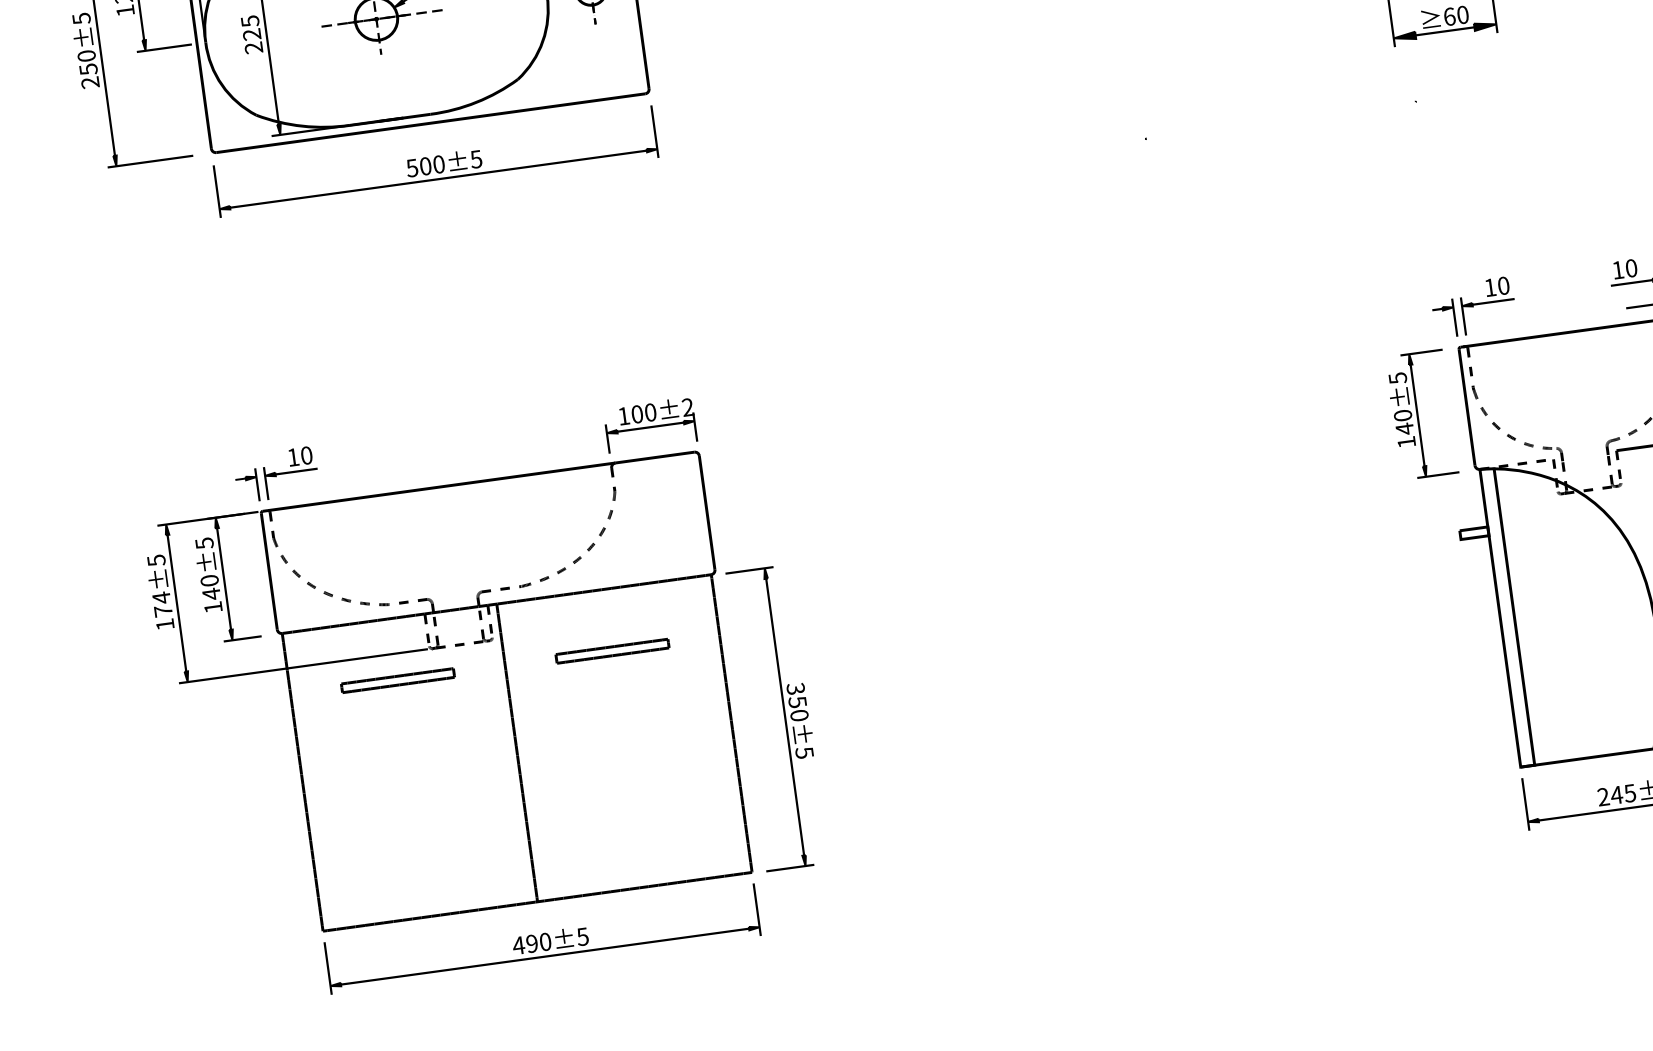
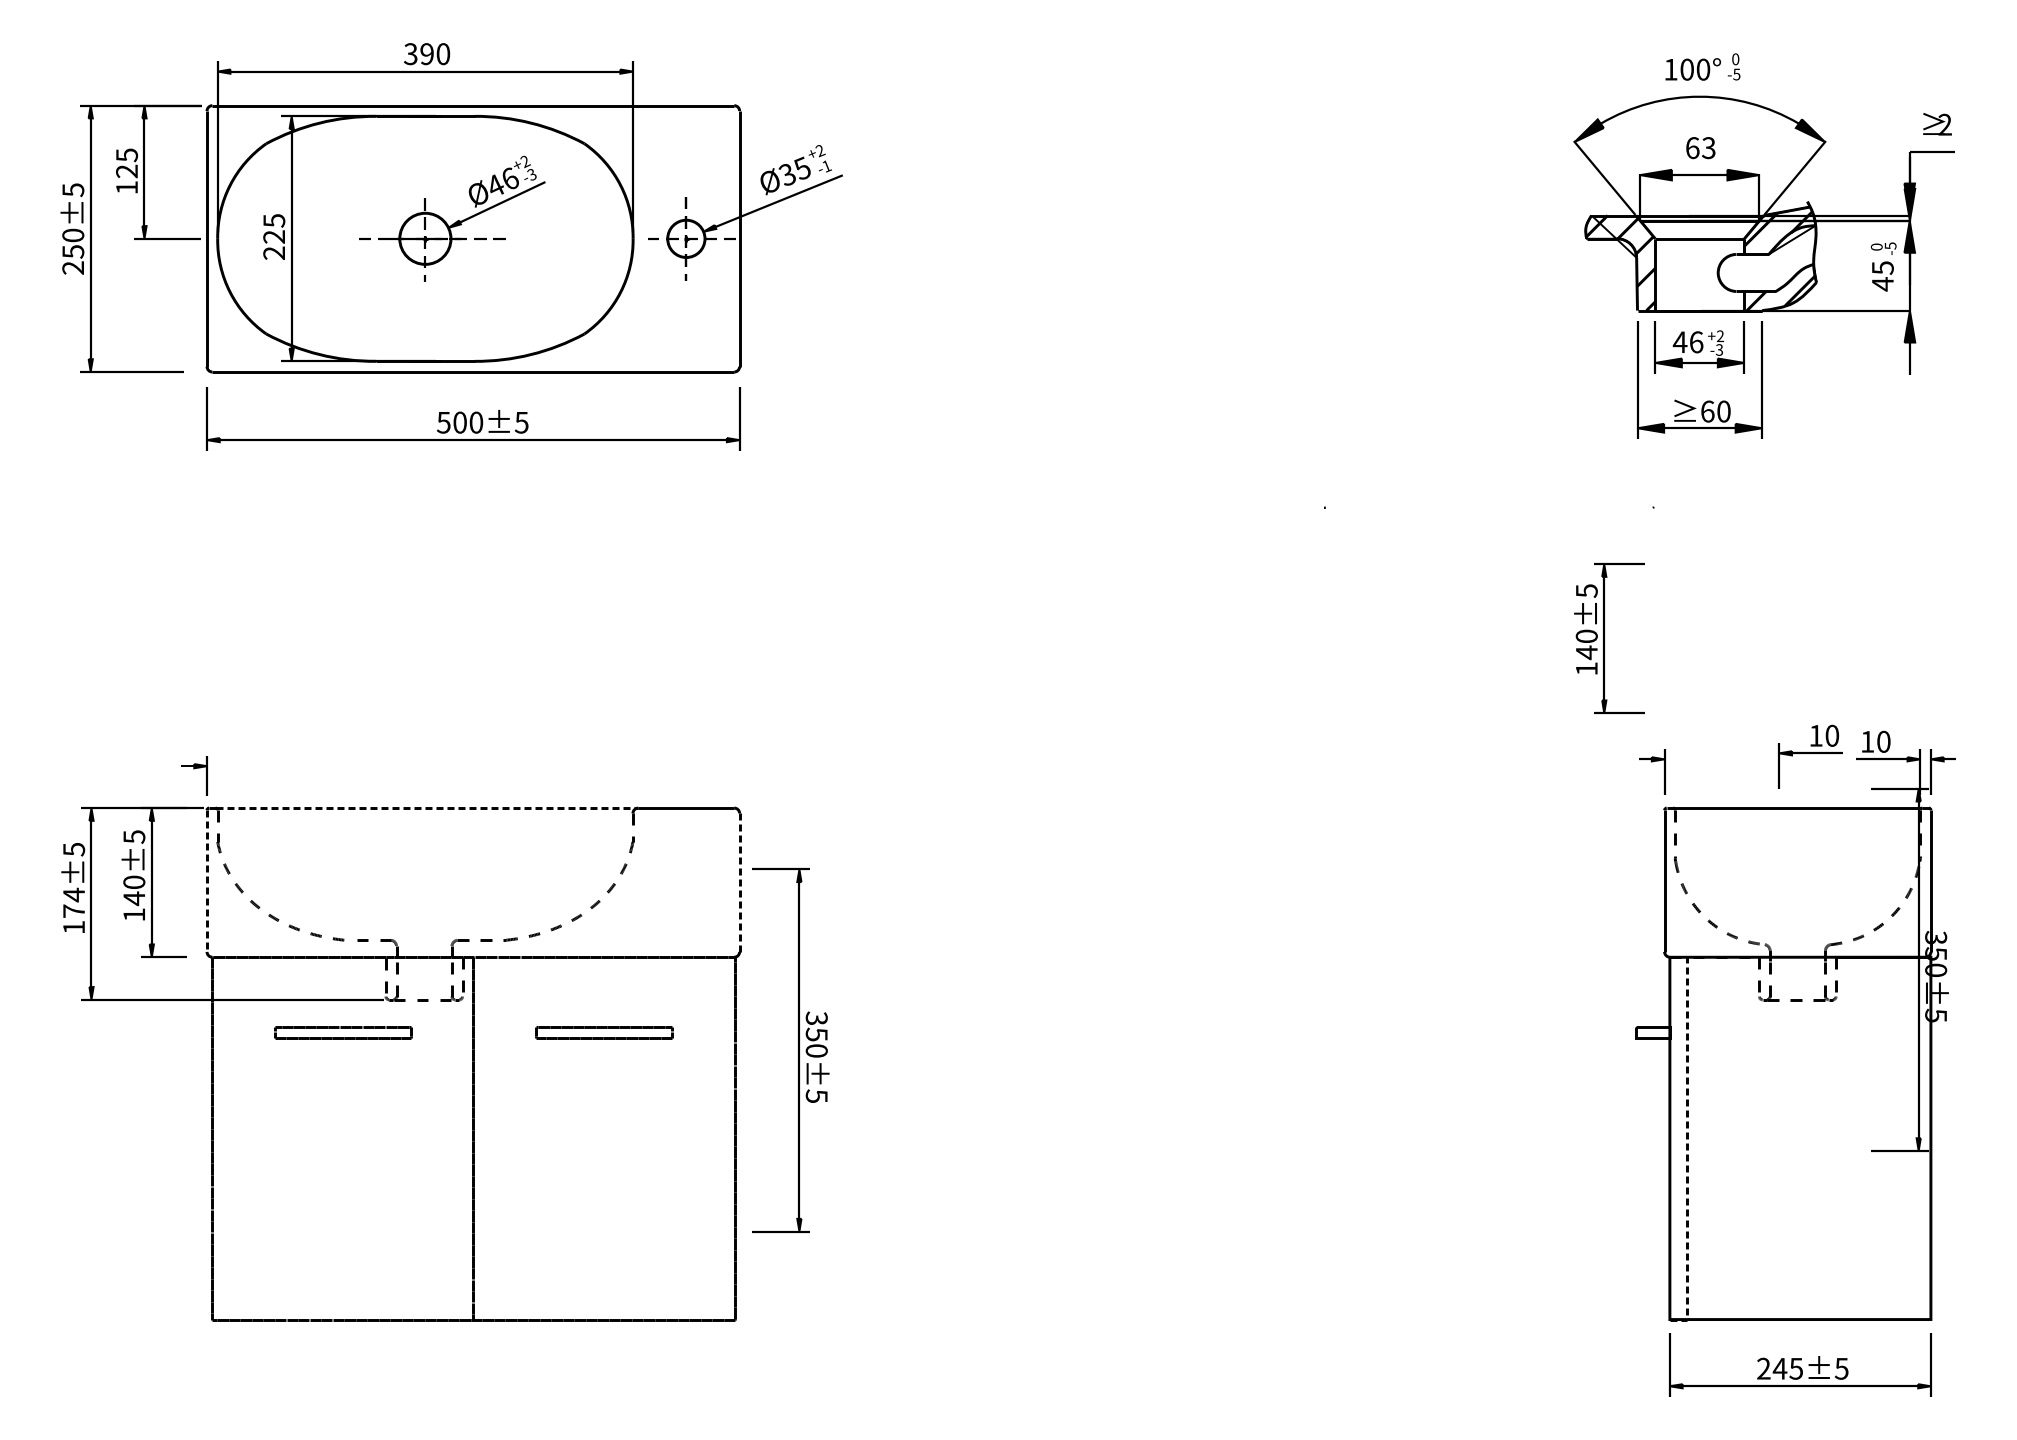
part: (1488, 305) -> (1810, 756), moved
part: (1421, 414) -> (1609, 638), moved
part: (650, 424) -> (686, 767), removed
part: (291, 472) -> (249, 766), removed
line: (442, 487) -> (427, 808), solid -> dashed
line: (707, 513) -> (739, 883), solid -> dashed
line: (269, 571) -> (207, 881), solid -> dashed
line: (1515, 623) -> (1686, 1147), solid -> dashed
part: (784, 717) -> (798, 1050), moved
part: (542, 938) -> (473, 1364), removed

